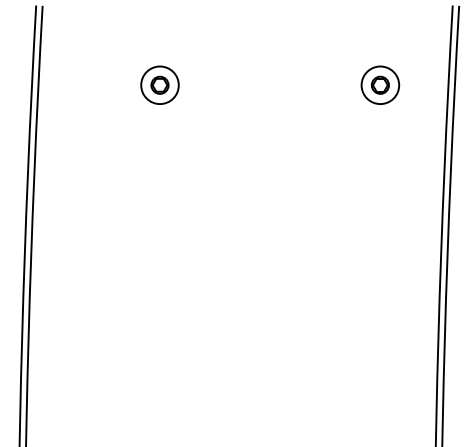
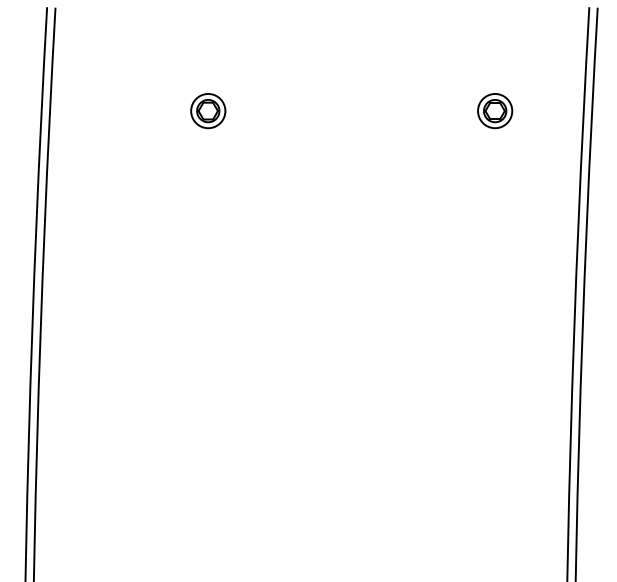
circle: (159, 84) -> (207, 110), size x0.7
circle: (379, 84) -> (494, 110), size x0.7

